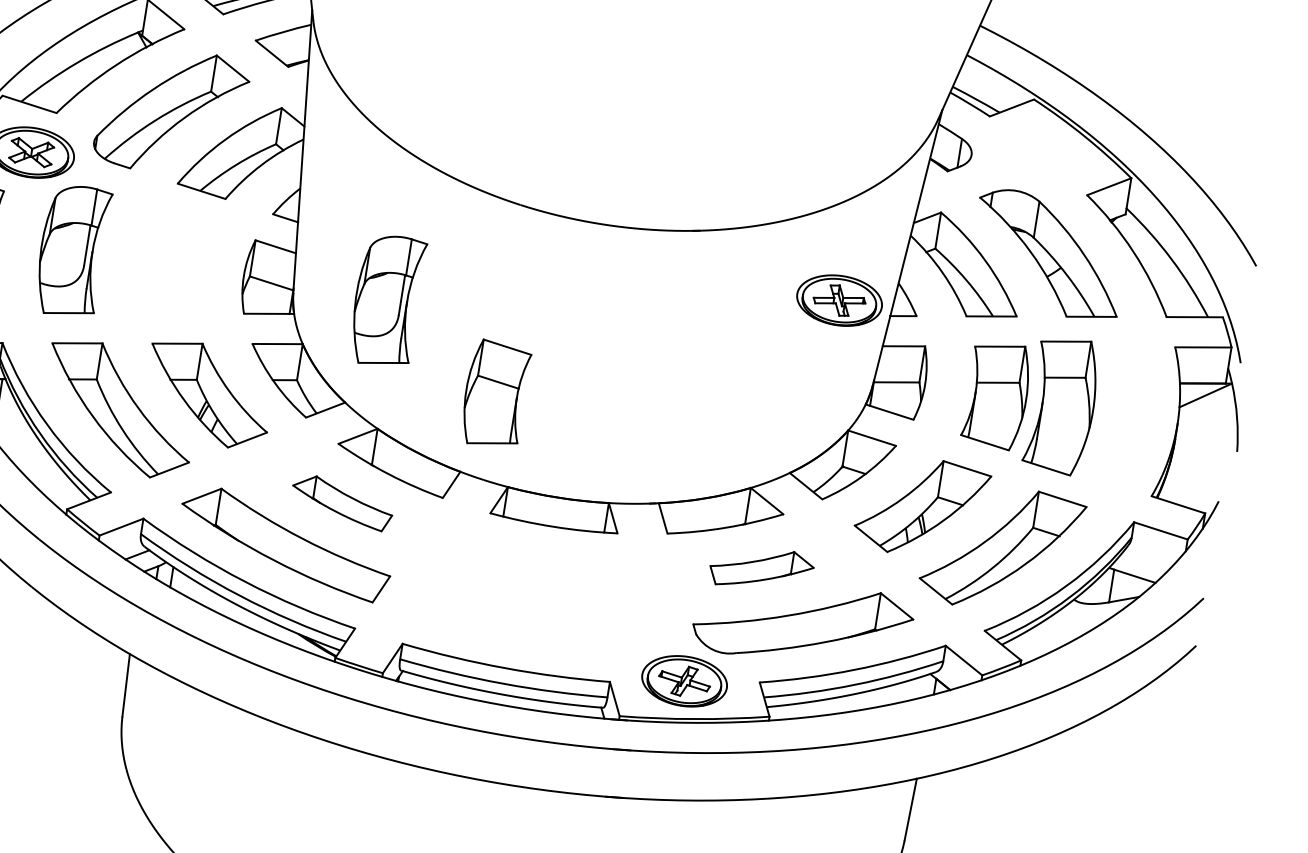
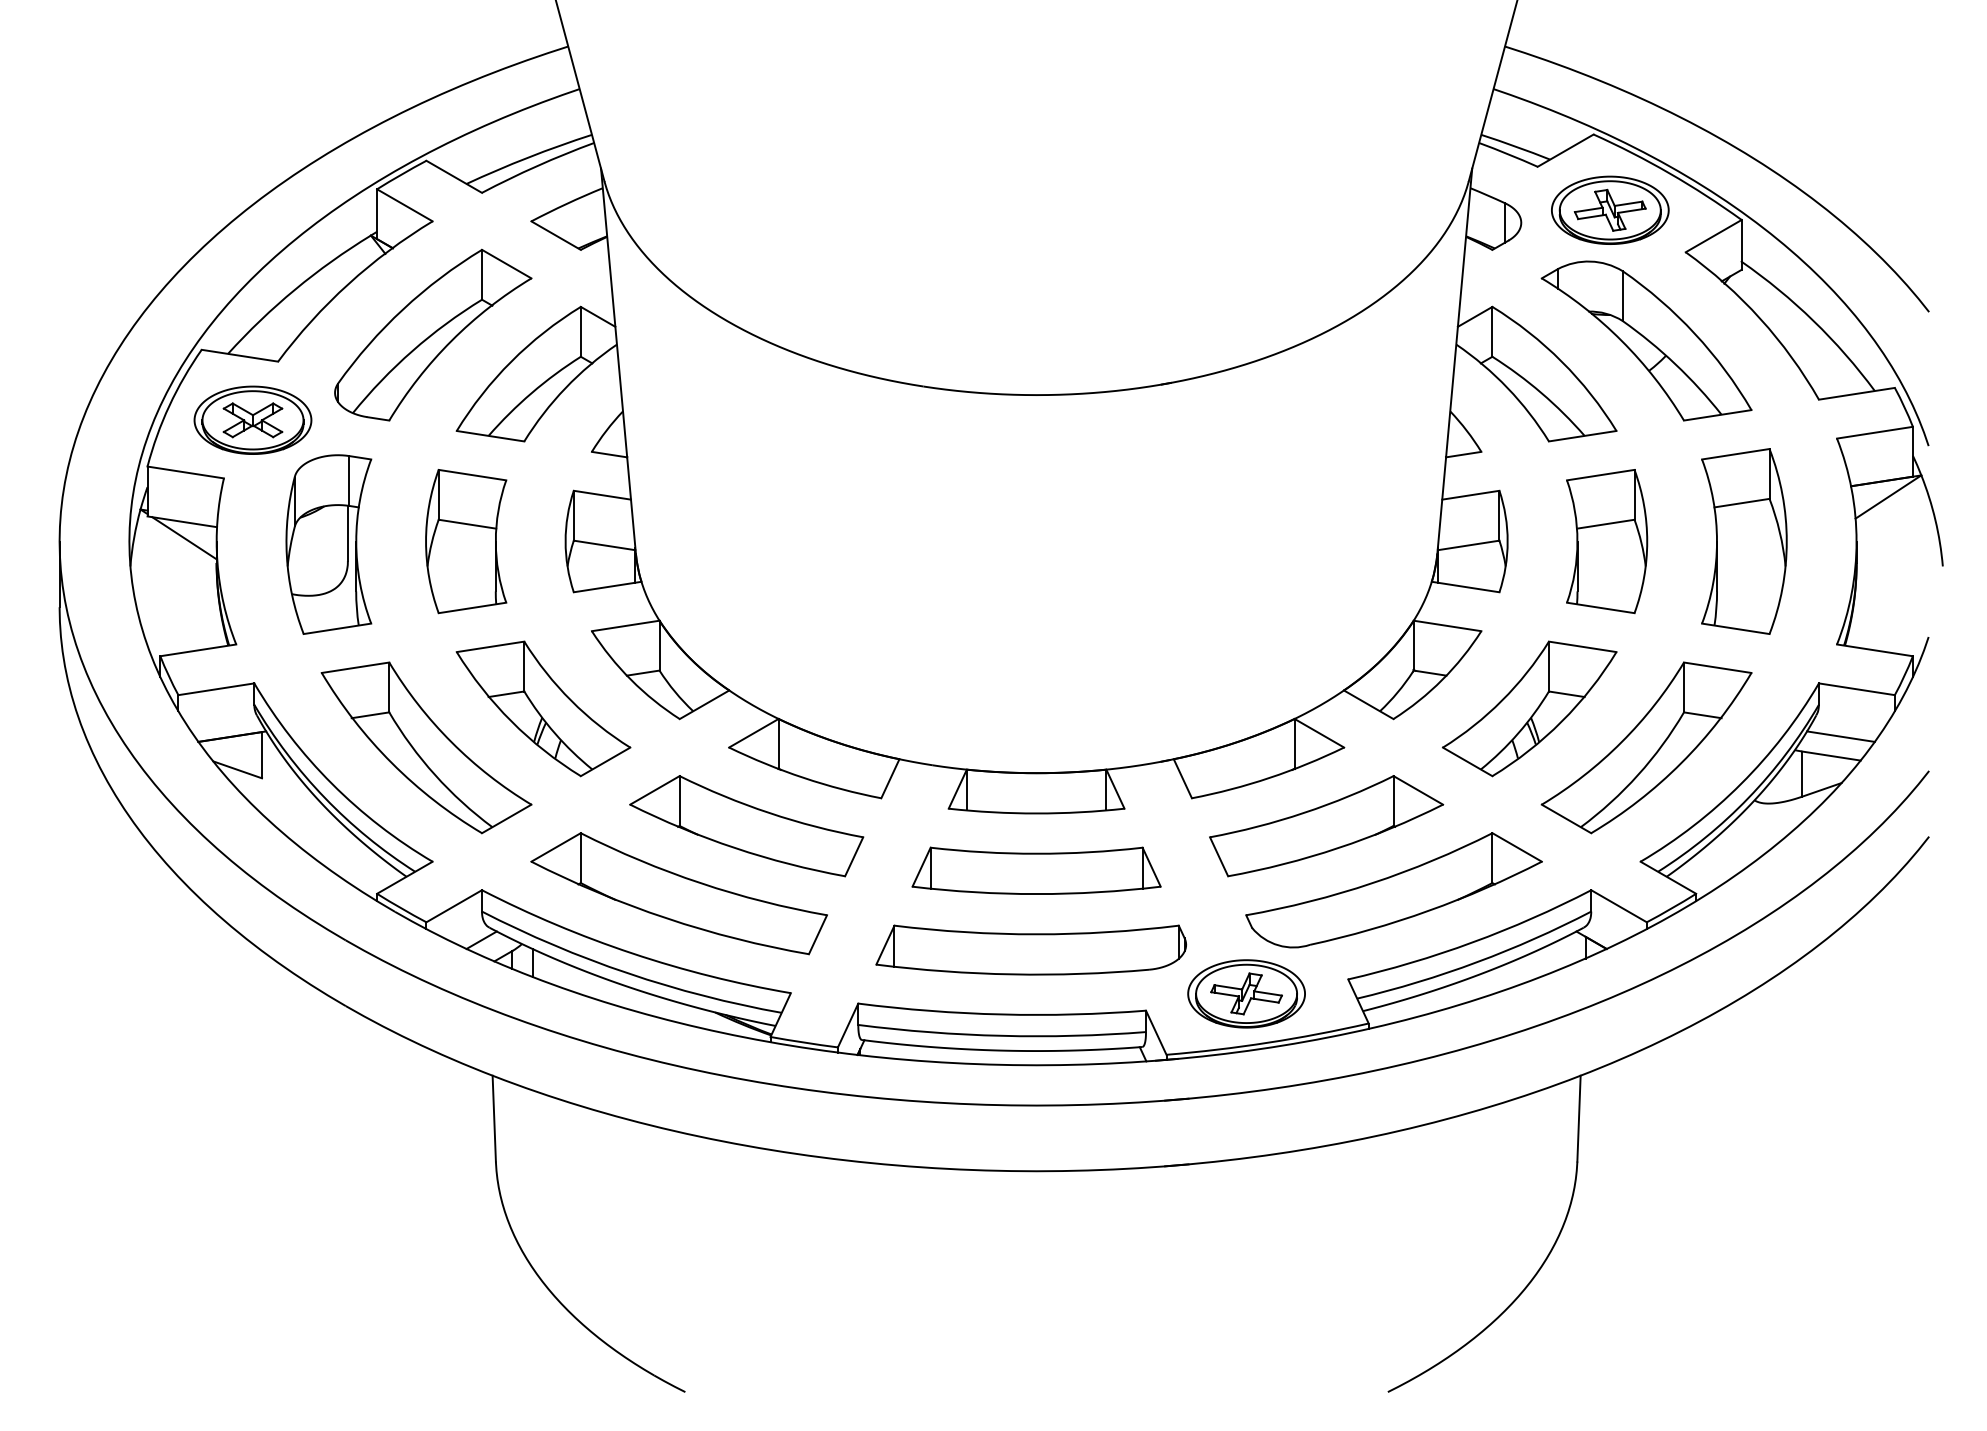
part: (386, 300) -> (763, 544), removed
part: (839, 300) -> (1610, 209), moved
part: (495, 394) -> (466, 541), moved
part: (1062, 405) -> (1744, 541), moved
part: (342, 502) -> (746, 826), size x1.67
line: (1143, 563) -> (1840, 736), added
part: (546, 567) -> (1036, 870), added
part: (761, 569) -> (1326, 826), size x1.67
part: (533, 624) -> (1030, 949), added

